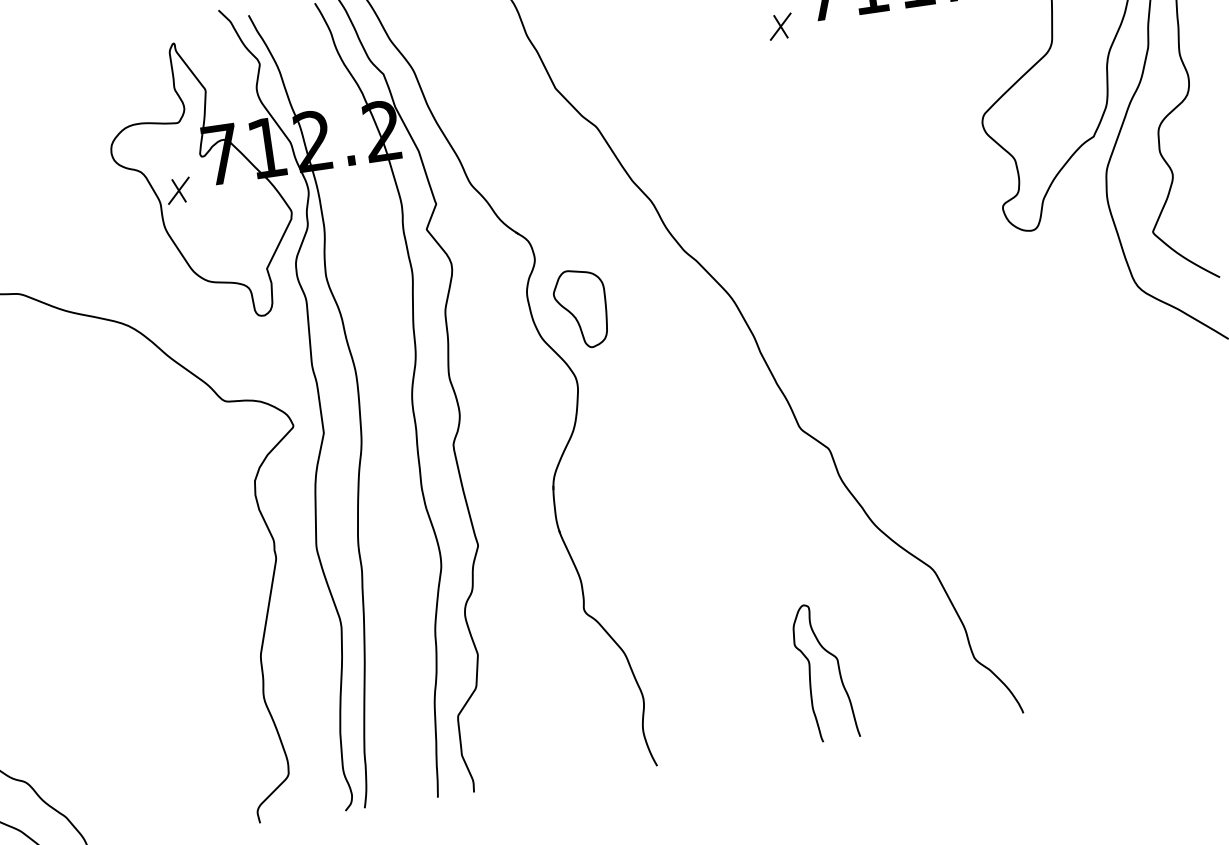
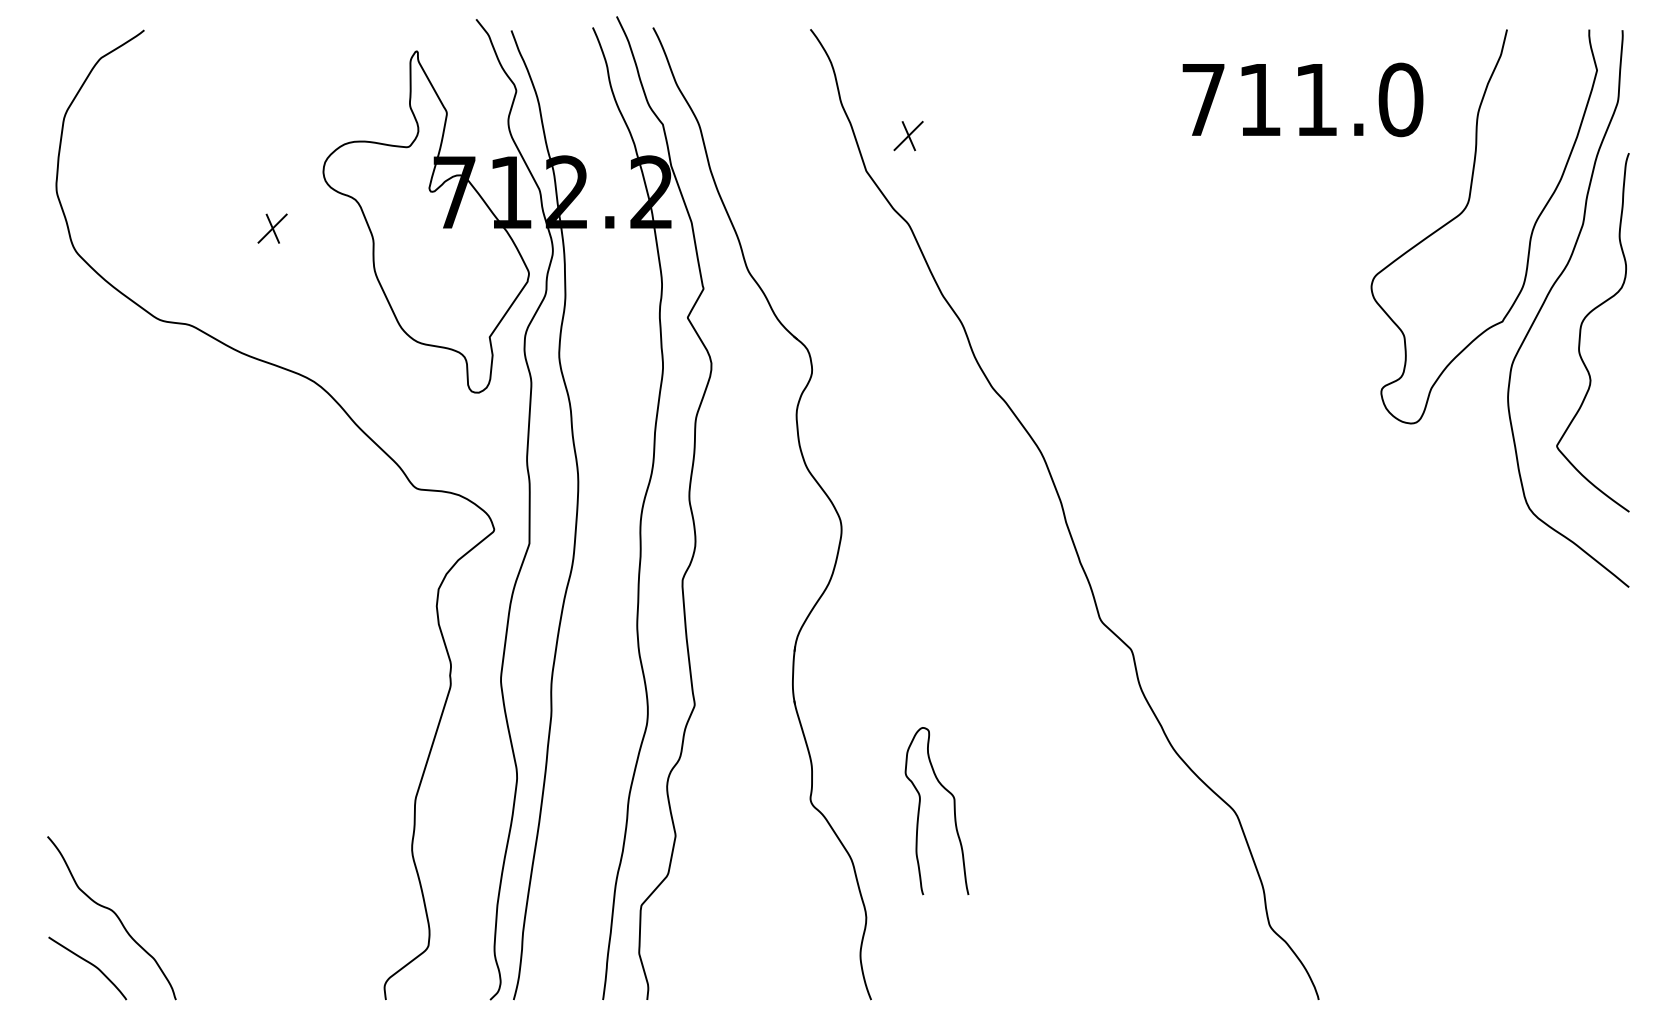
part: (780, 26) -> (908, 135), moved
part: (178, 190) -> (272, 228), moved
part: (580, 309) -> (858, 439), removed
curve: (810, 670) -> (920, 807), moved

